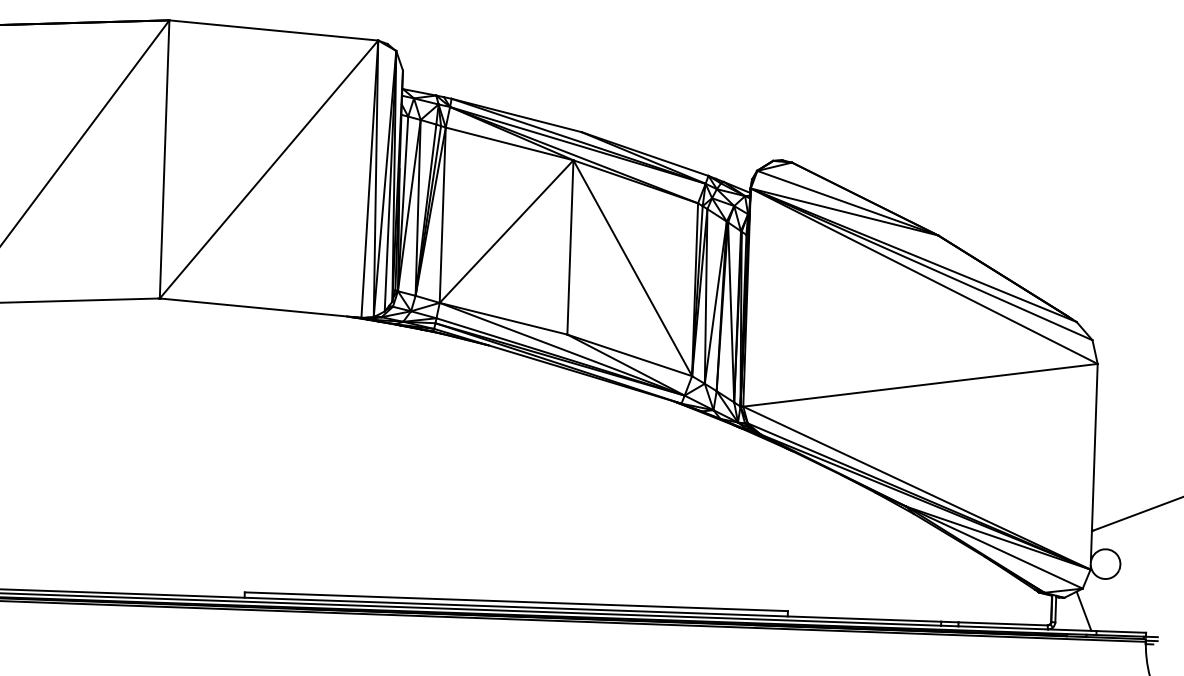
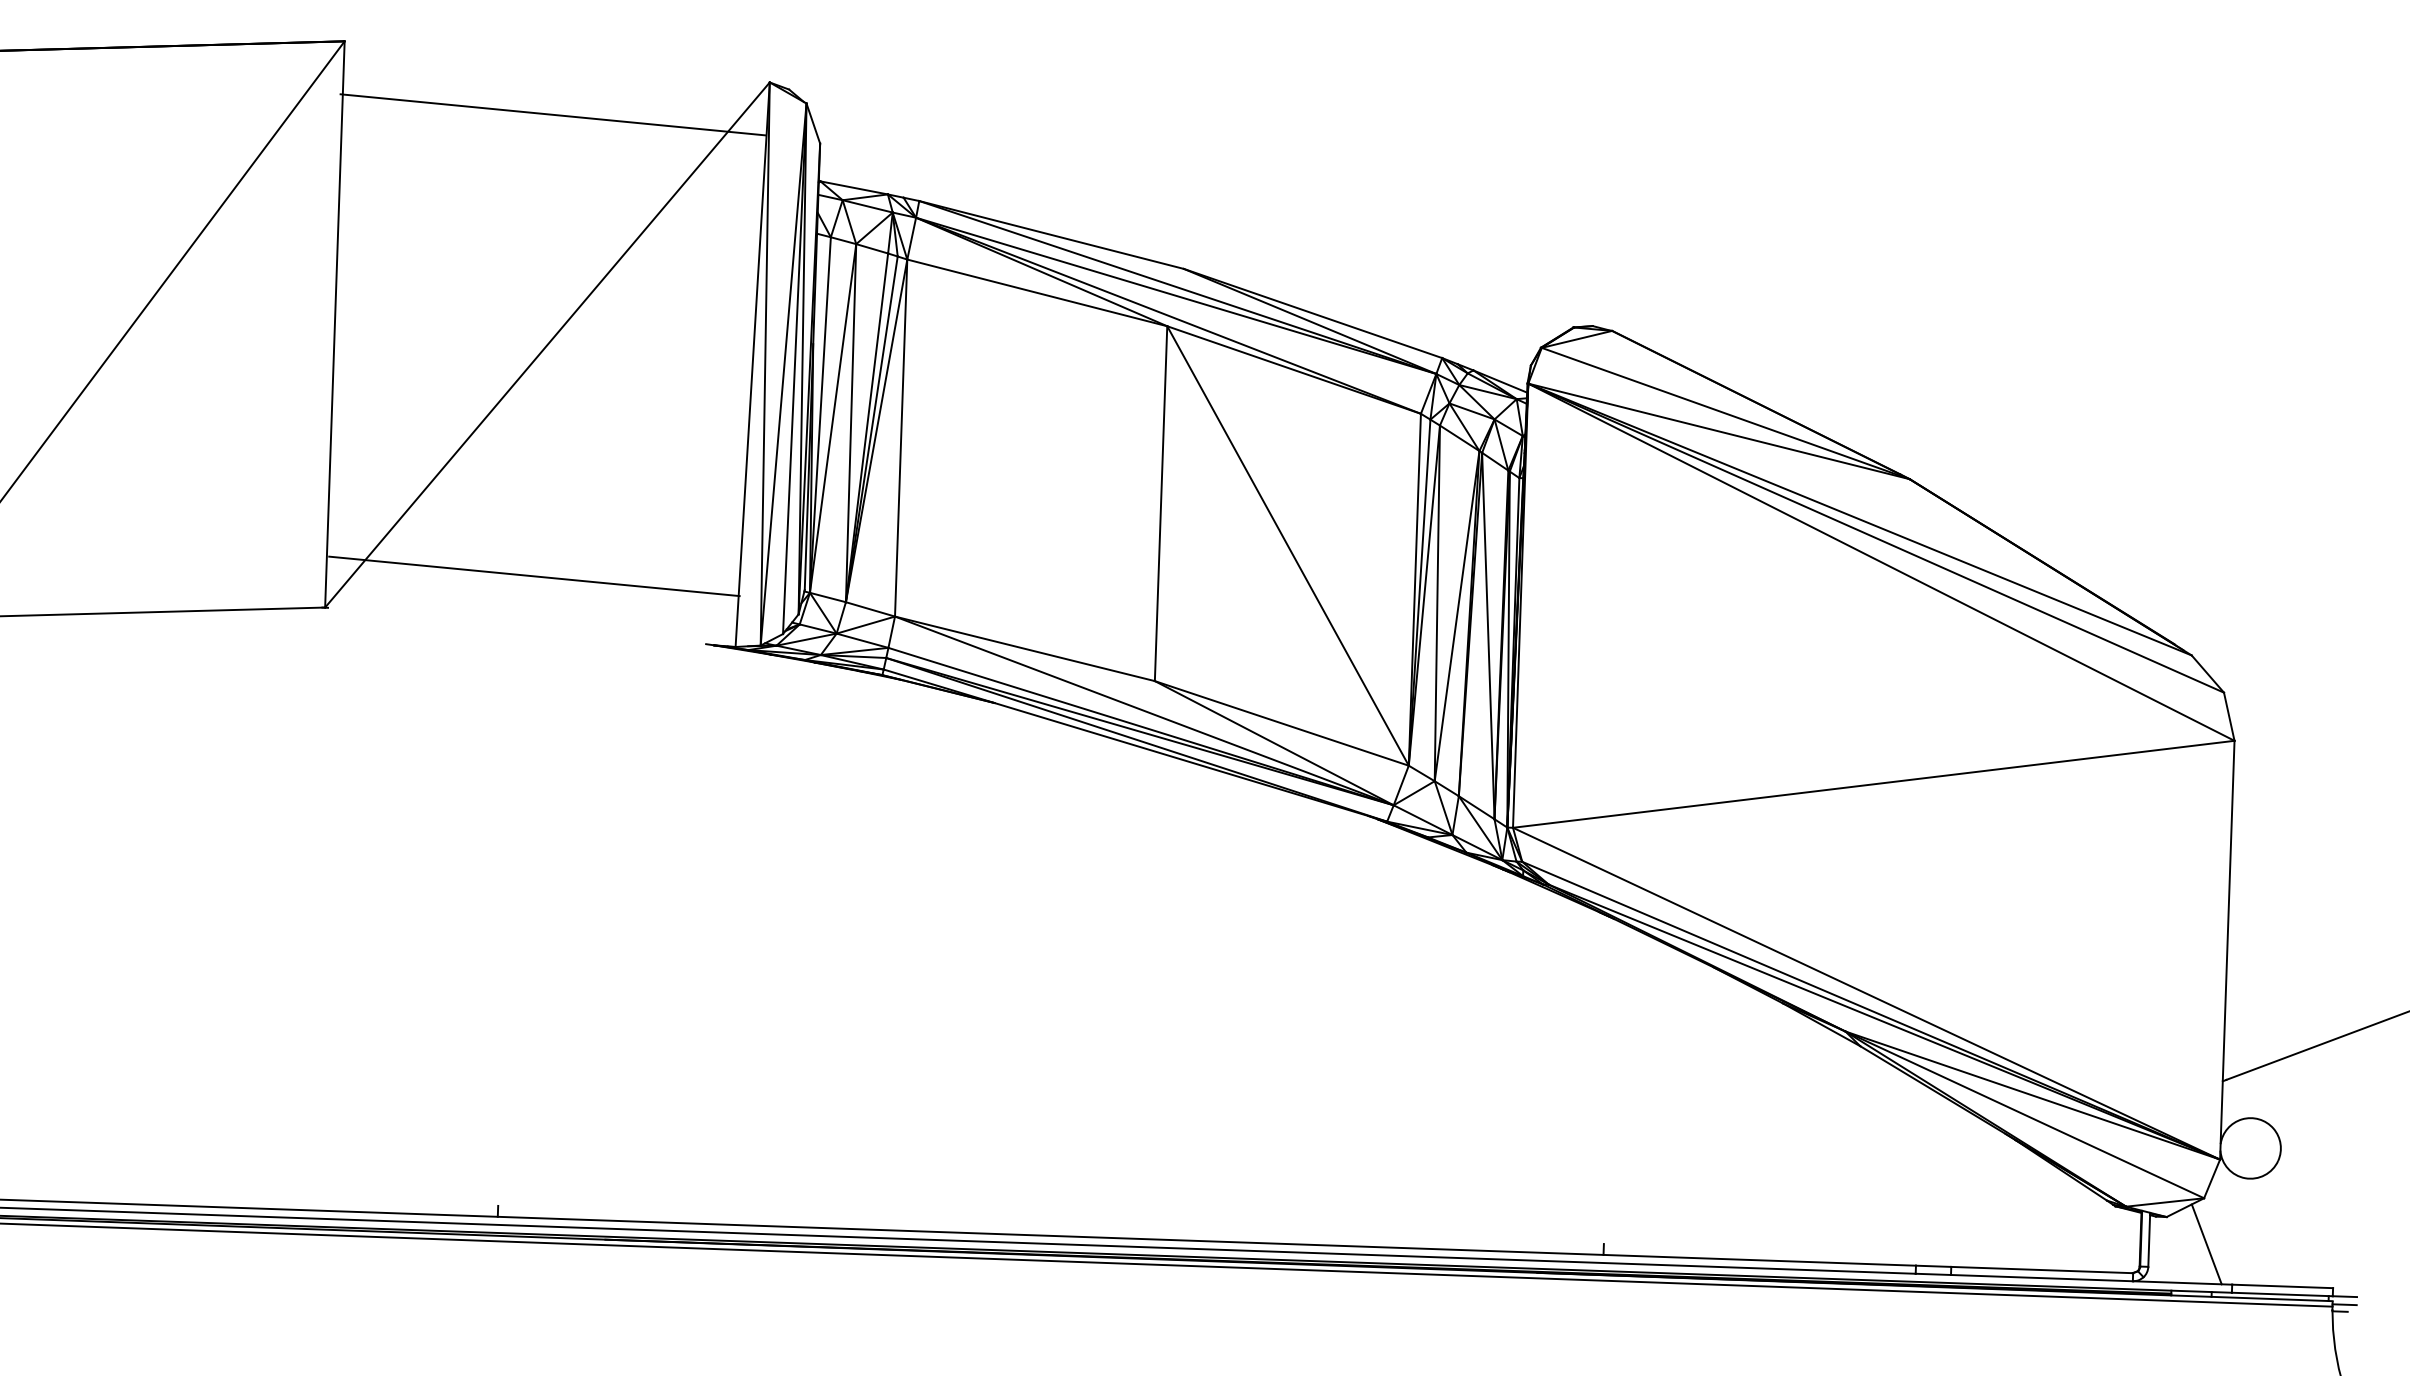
line: (273, 30) -> (552, 114), moved
line: (506, 231) -> (1030, 471), removed
line: (260, 307) -> (534, 575), moved
line: (515, 601) -> (1049, 1224), removed

